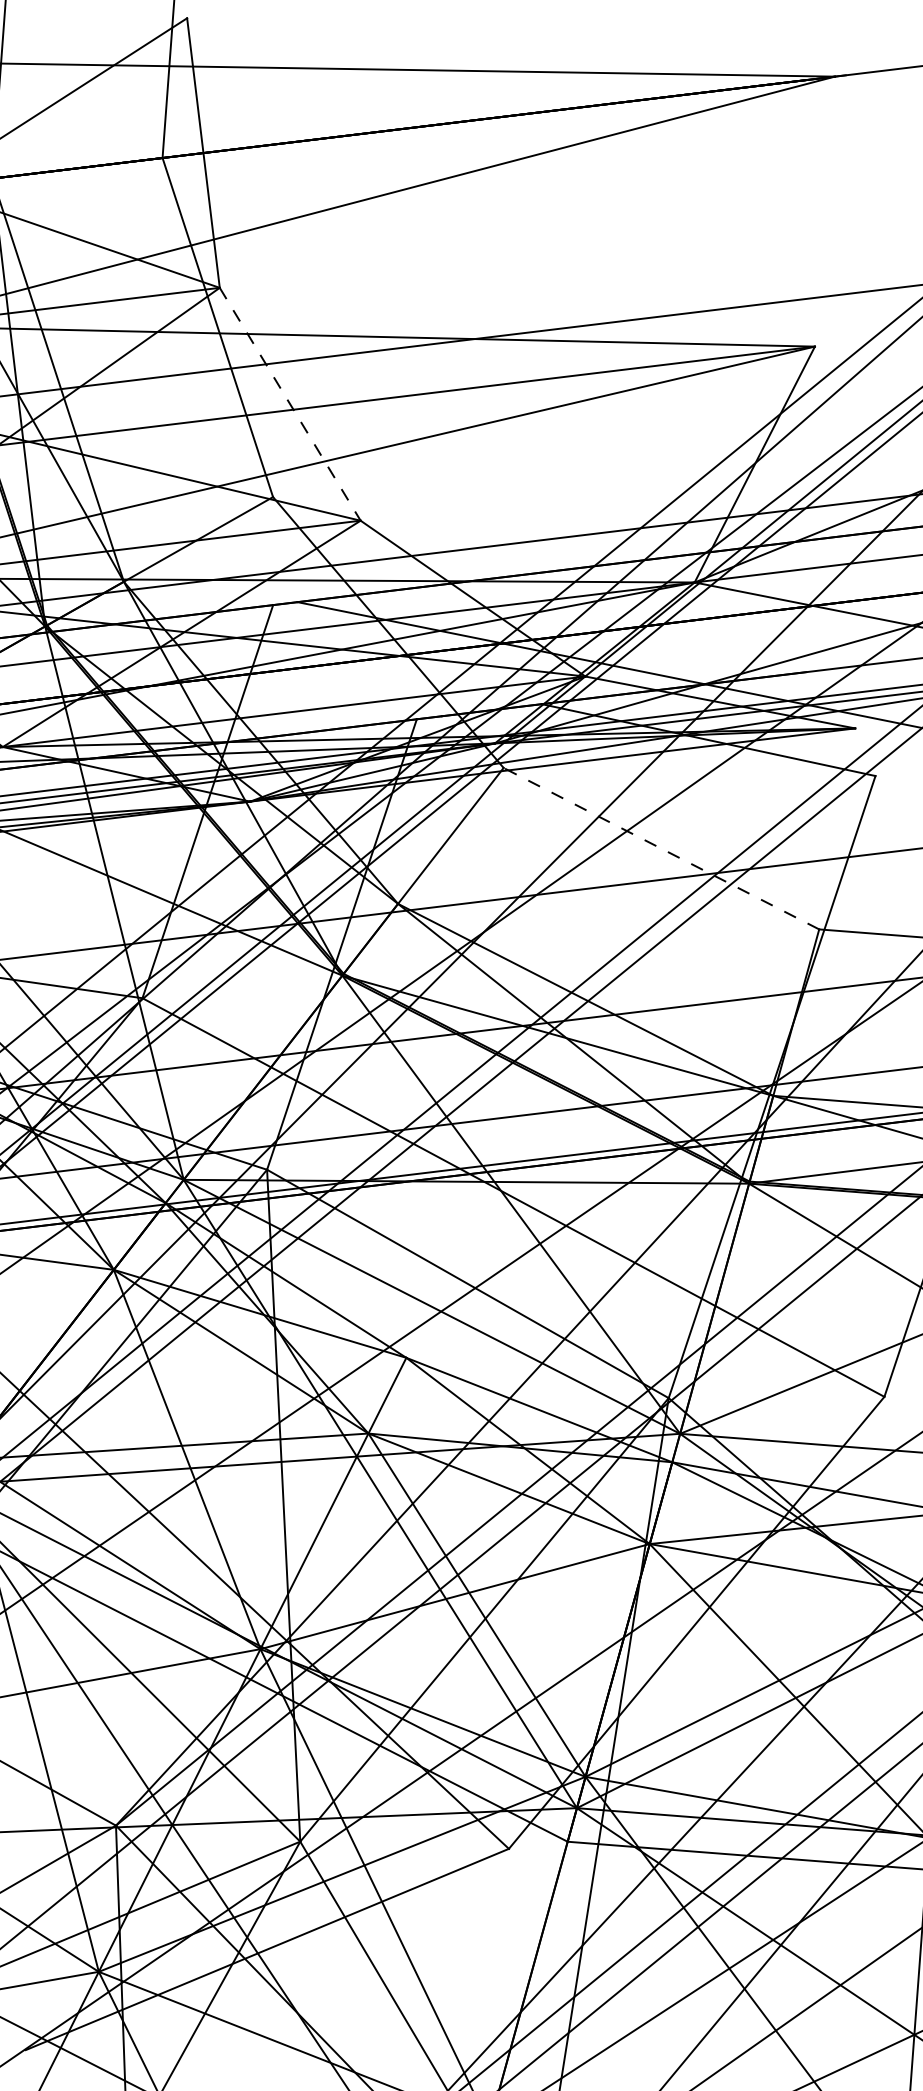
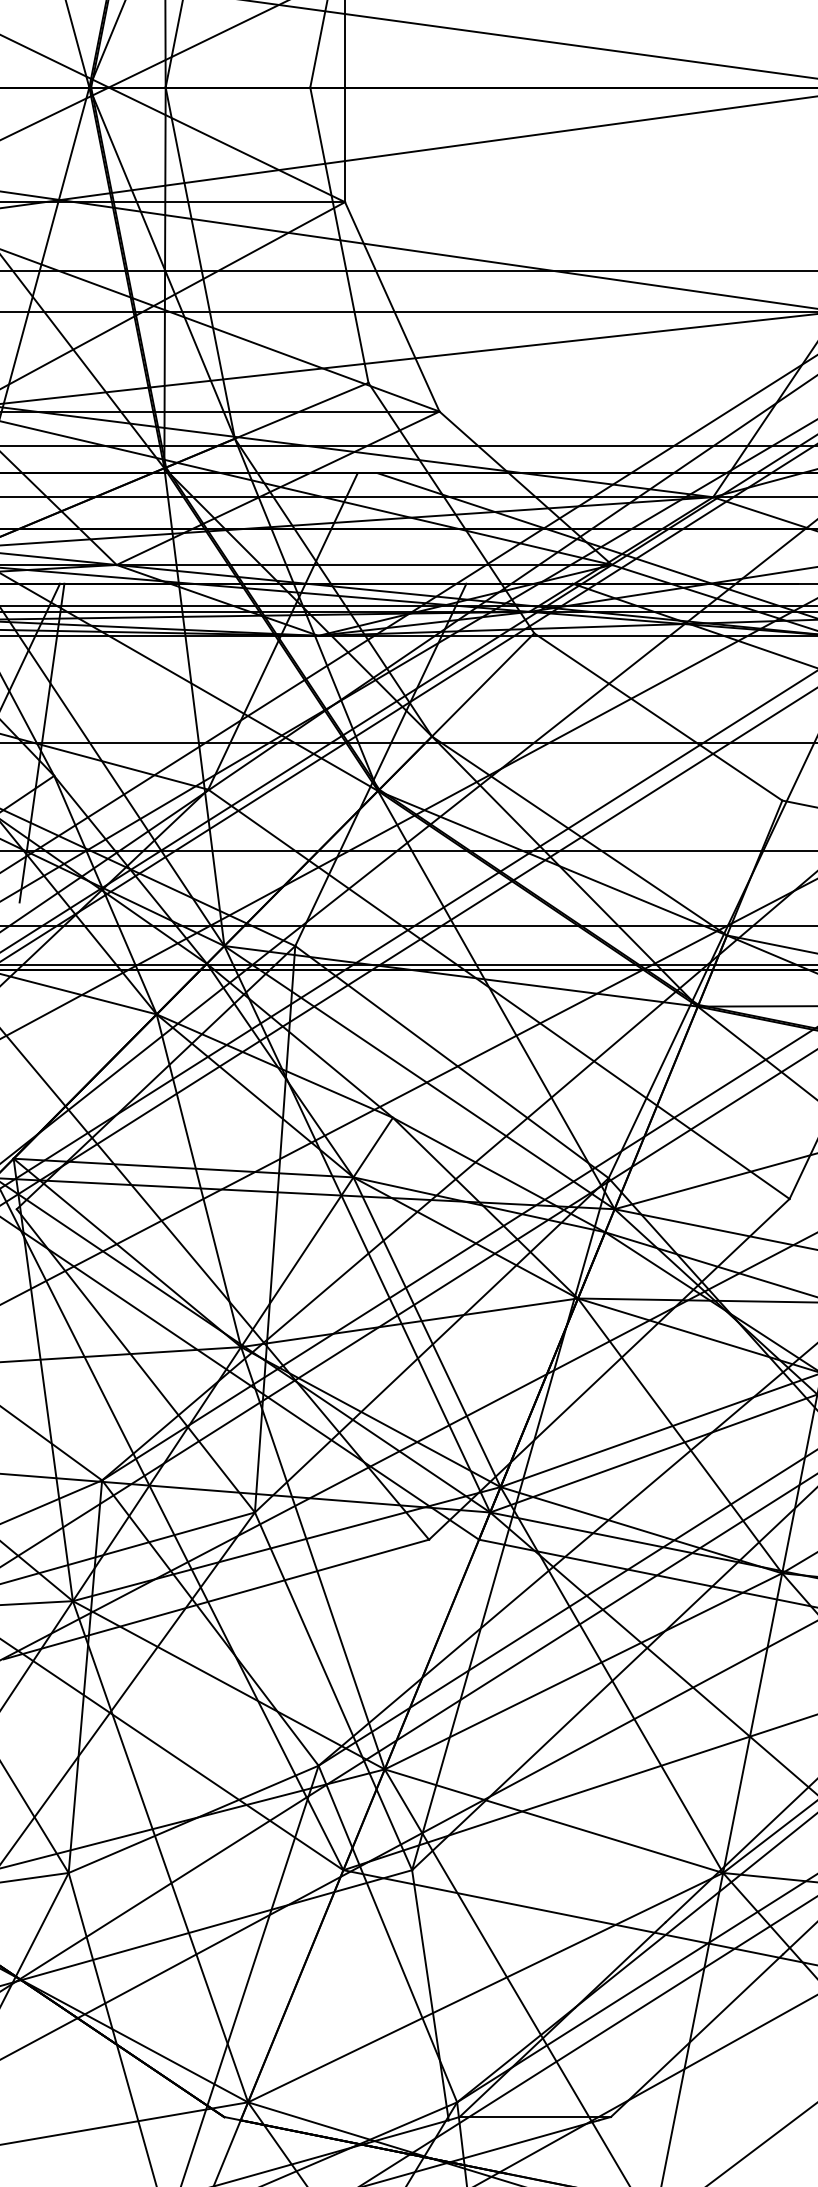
line: (290, 403) -> (392, 306), dashed -> solid
line: (661, 848) -> (658, 716), dashed -> solid

